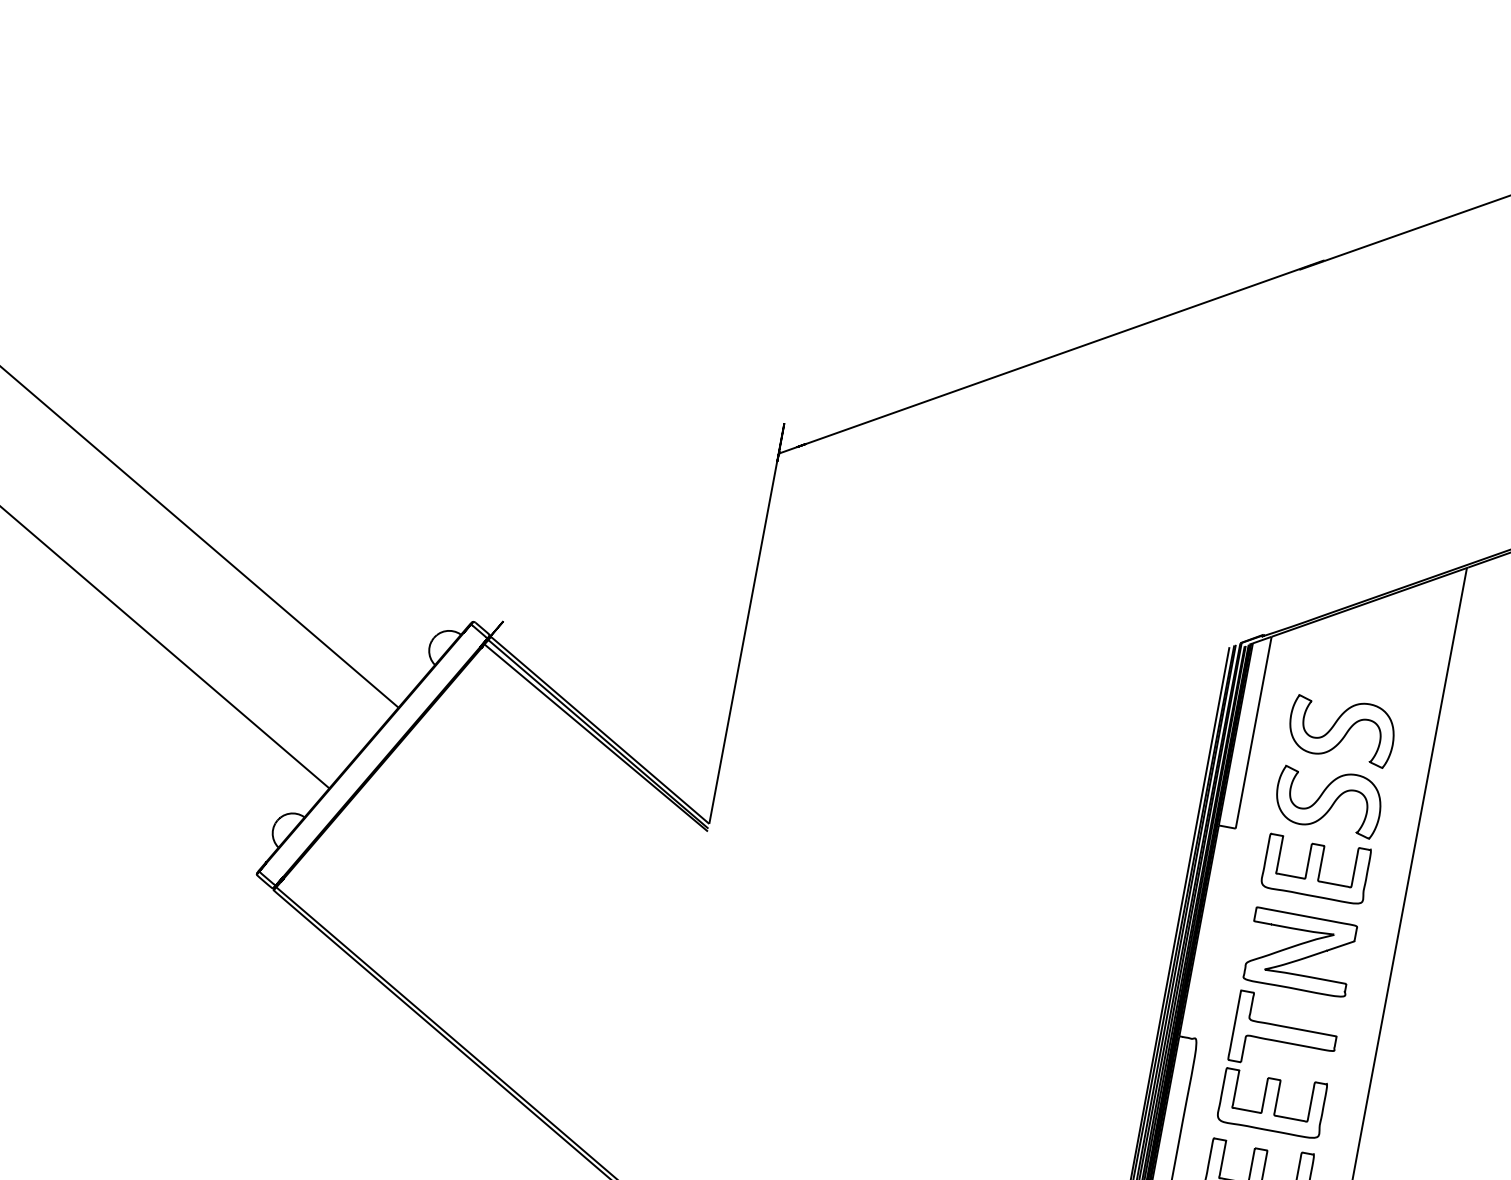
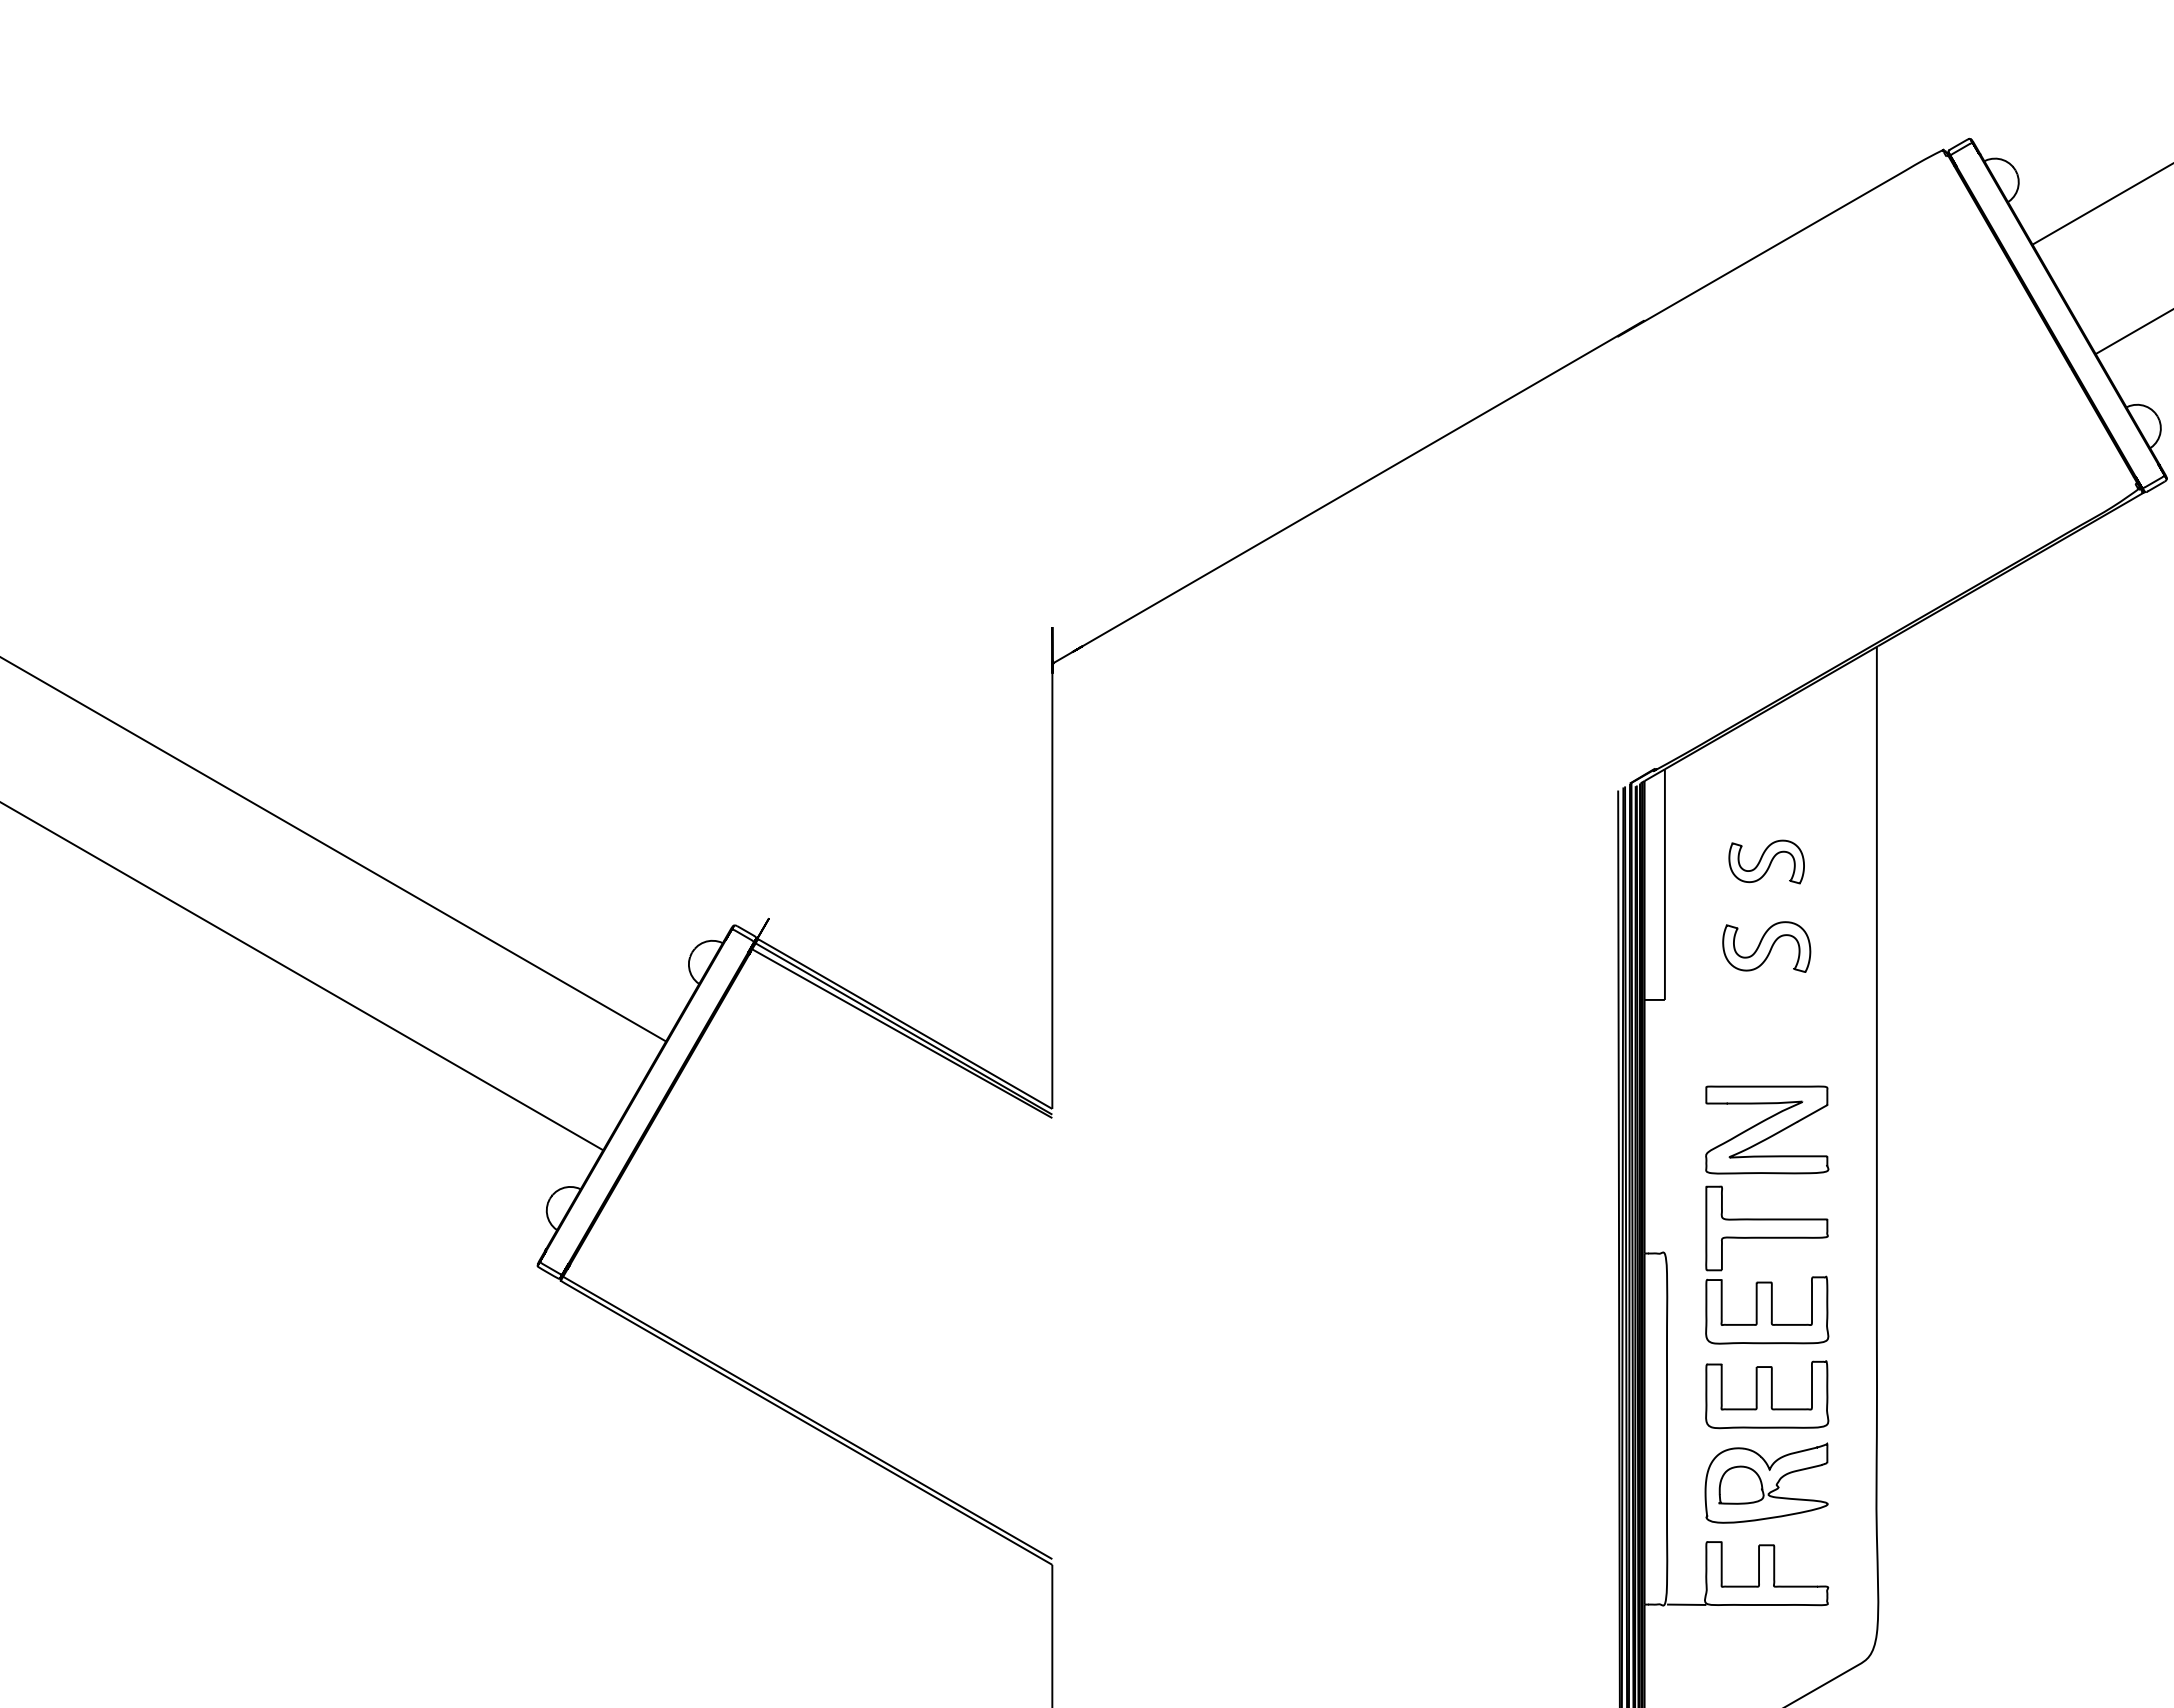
part: (1341, 729) -> (1766, 861), size x0.6
part: (1328, 799) -> (1766, 946), size x0.7
part: (1316, 868) -> (1767, 1028), removed

